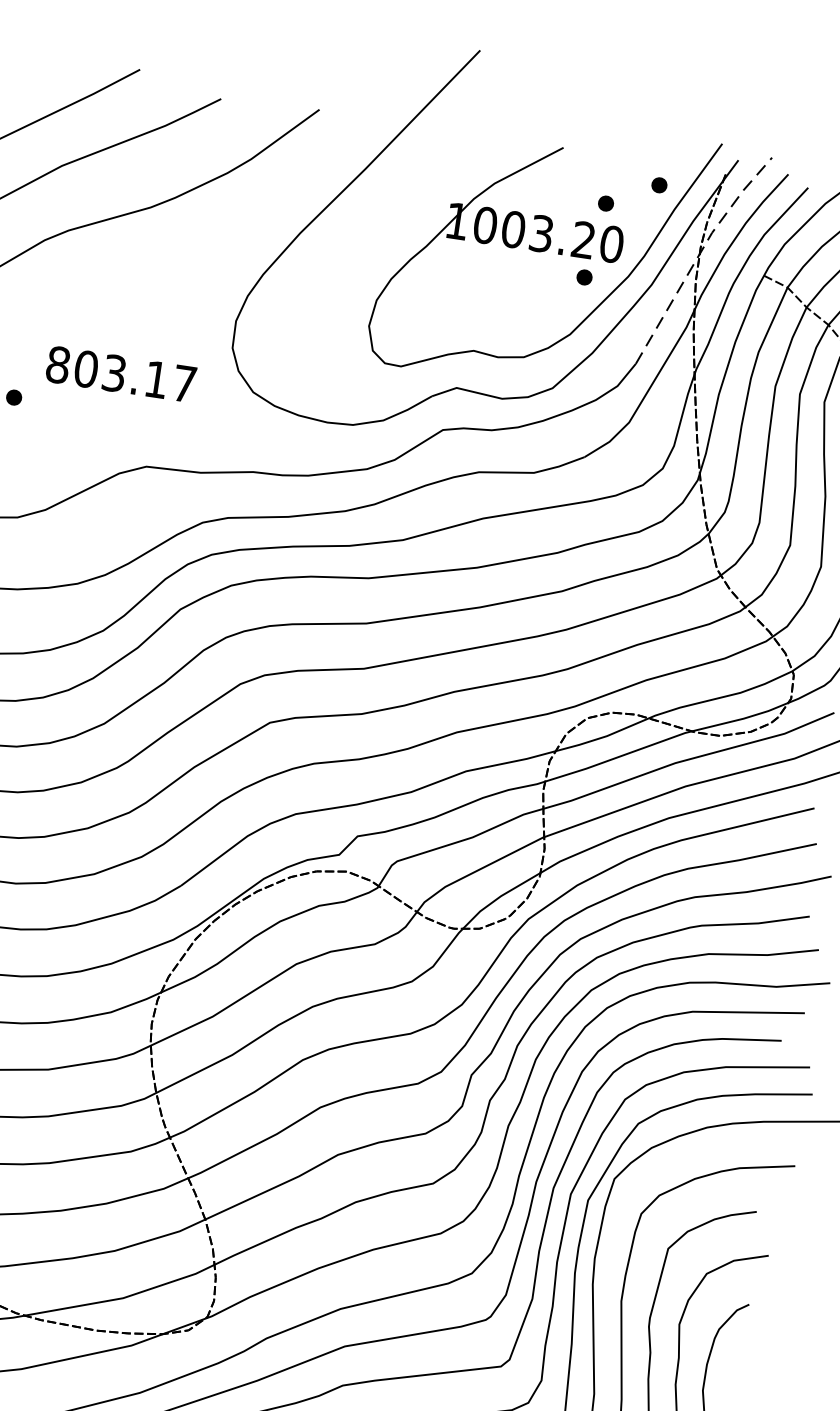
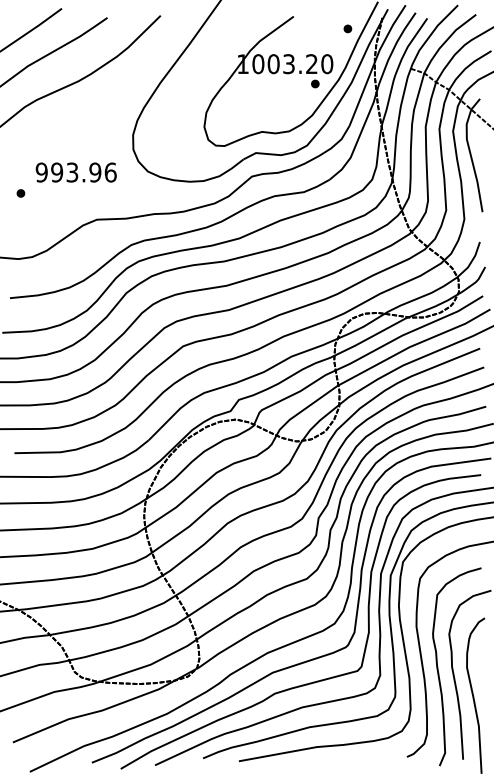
part: (605, 202) -> (320, 42), removed
line: (699, 254) -> (374, 62), dashed -> solid
text: (120, 374) -> (75, 172), 803.17 -> 993.96

